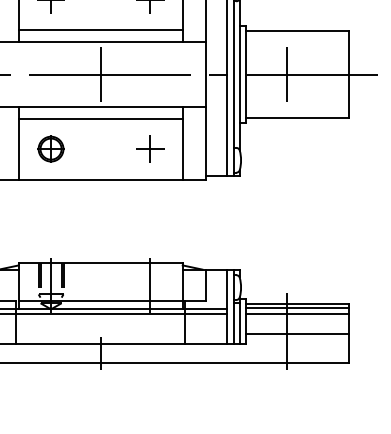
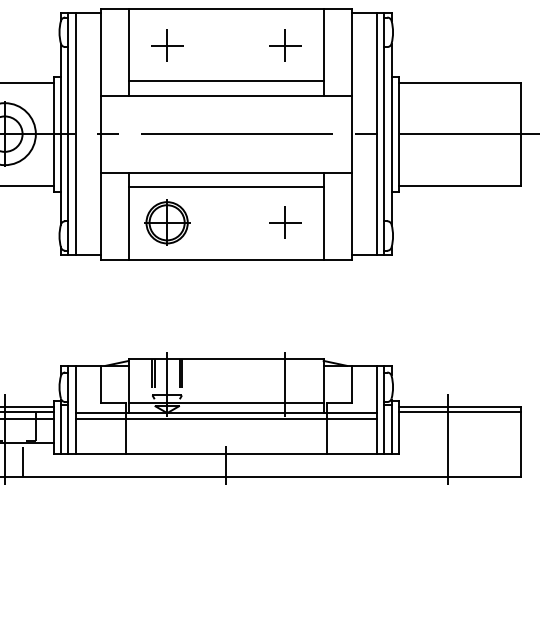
line: (100, 74) -> (226, 134), removed
line: (286, 74) -> (447, 134), removed
part: (51, 148) -> (167, 222), size x1.4
line: (296, 314) -> (459, 419), removed
line: (296, 334) -> (459, 442), removed

